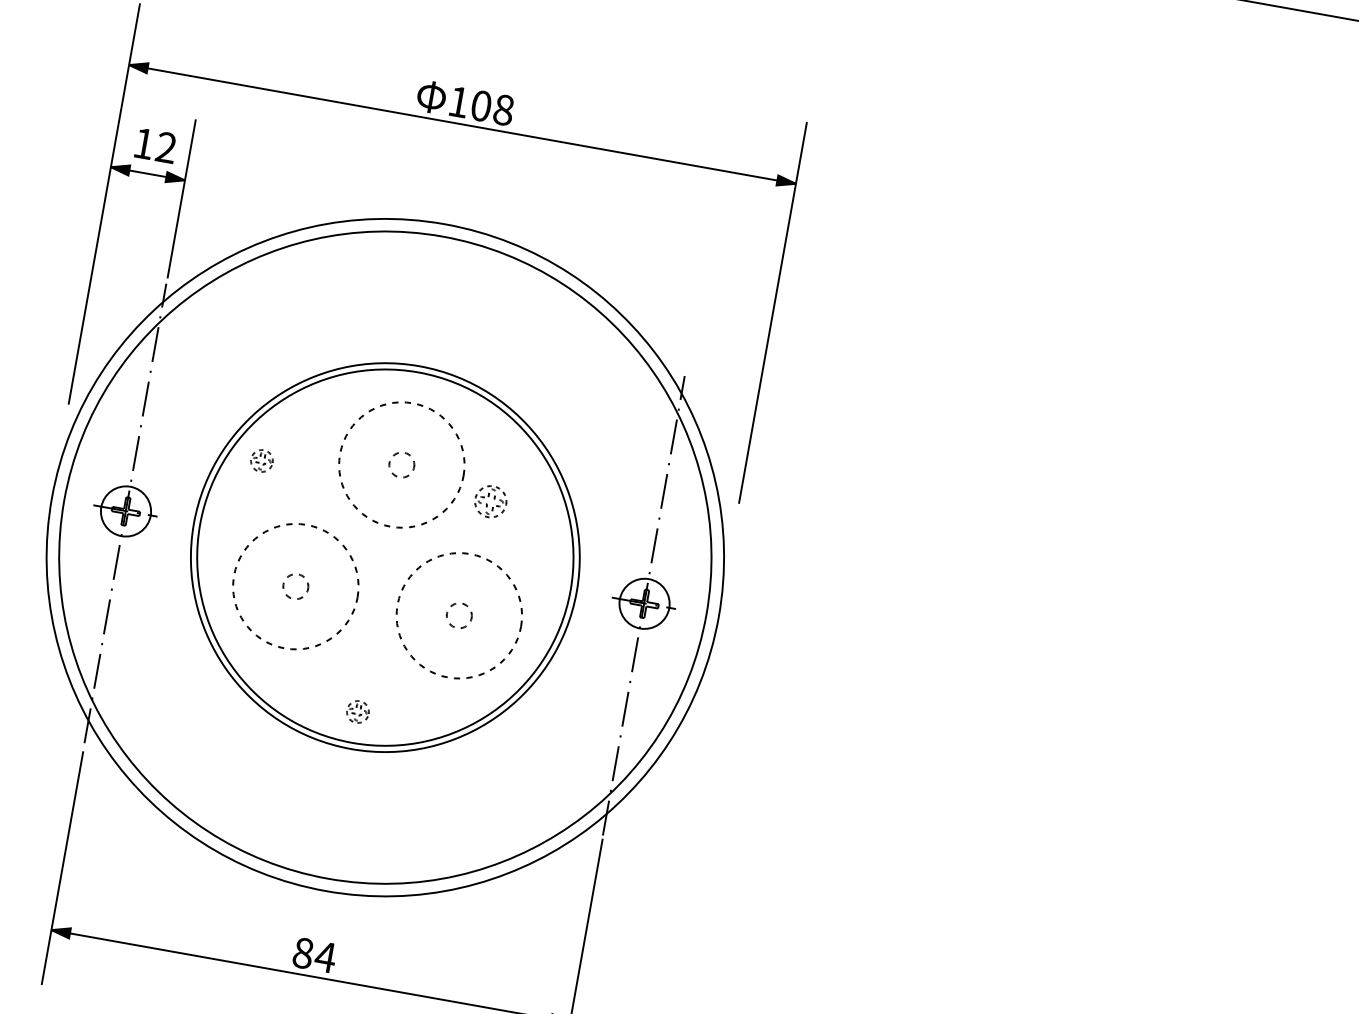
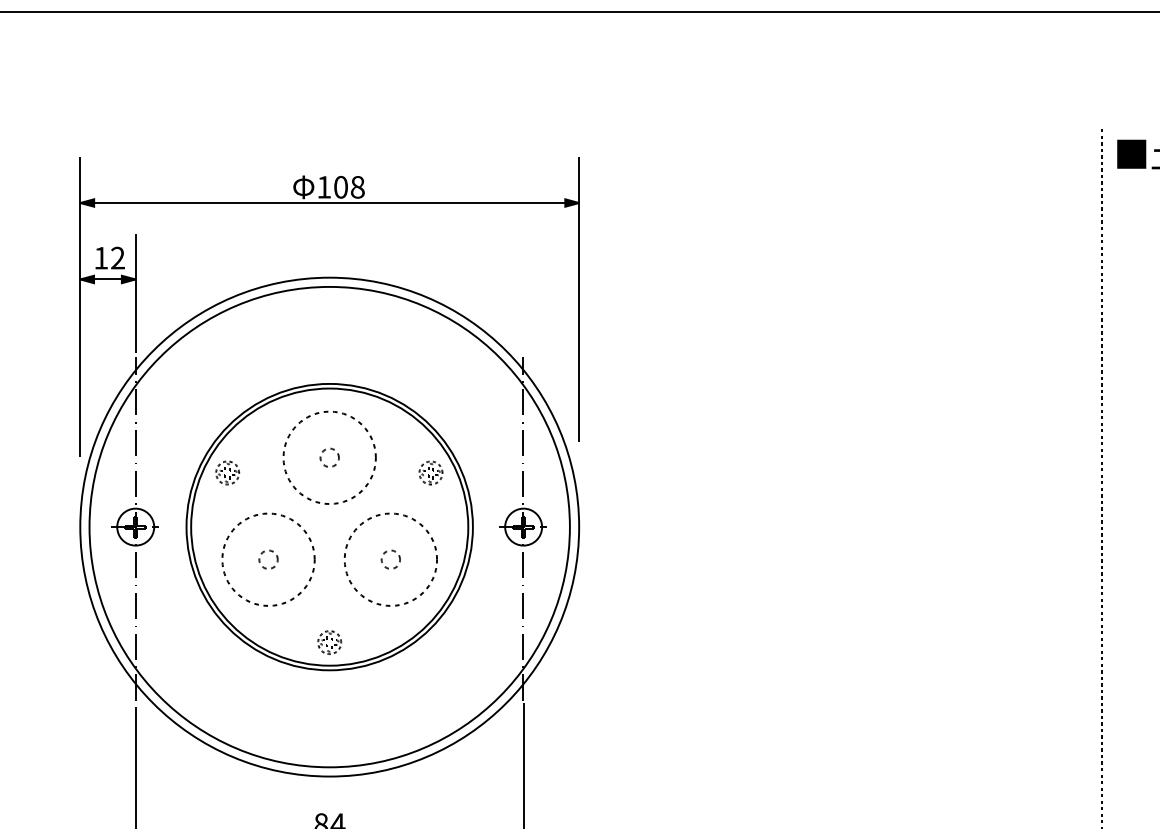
part: (261, 460) -> (227, 472), size x1.43
part: (490, 501) -> (430, 472), moved
part: (357, 711) -> (329, 642), size x1.43

